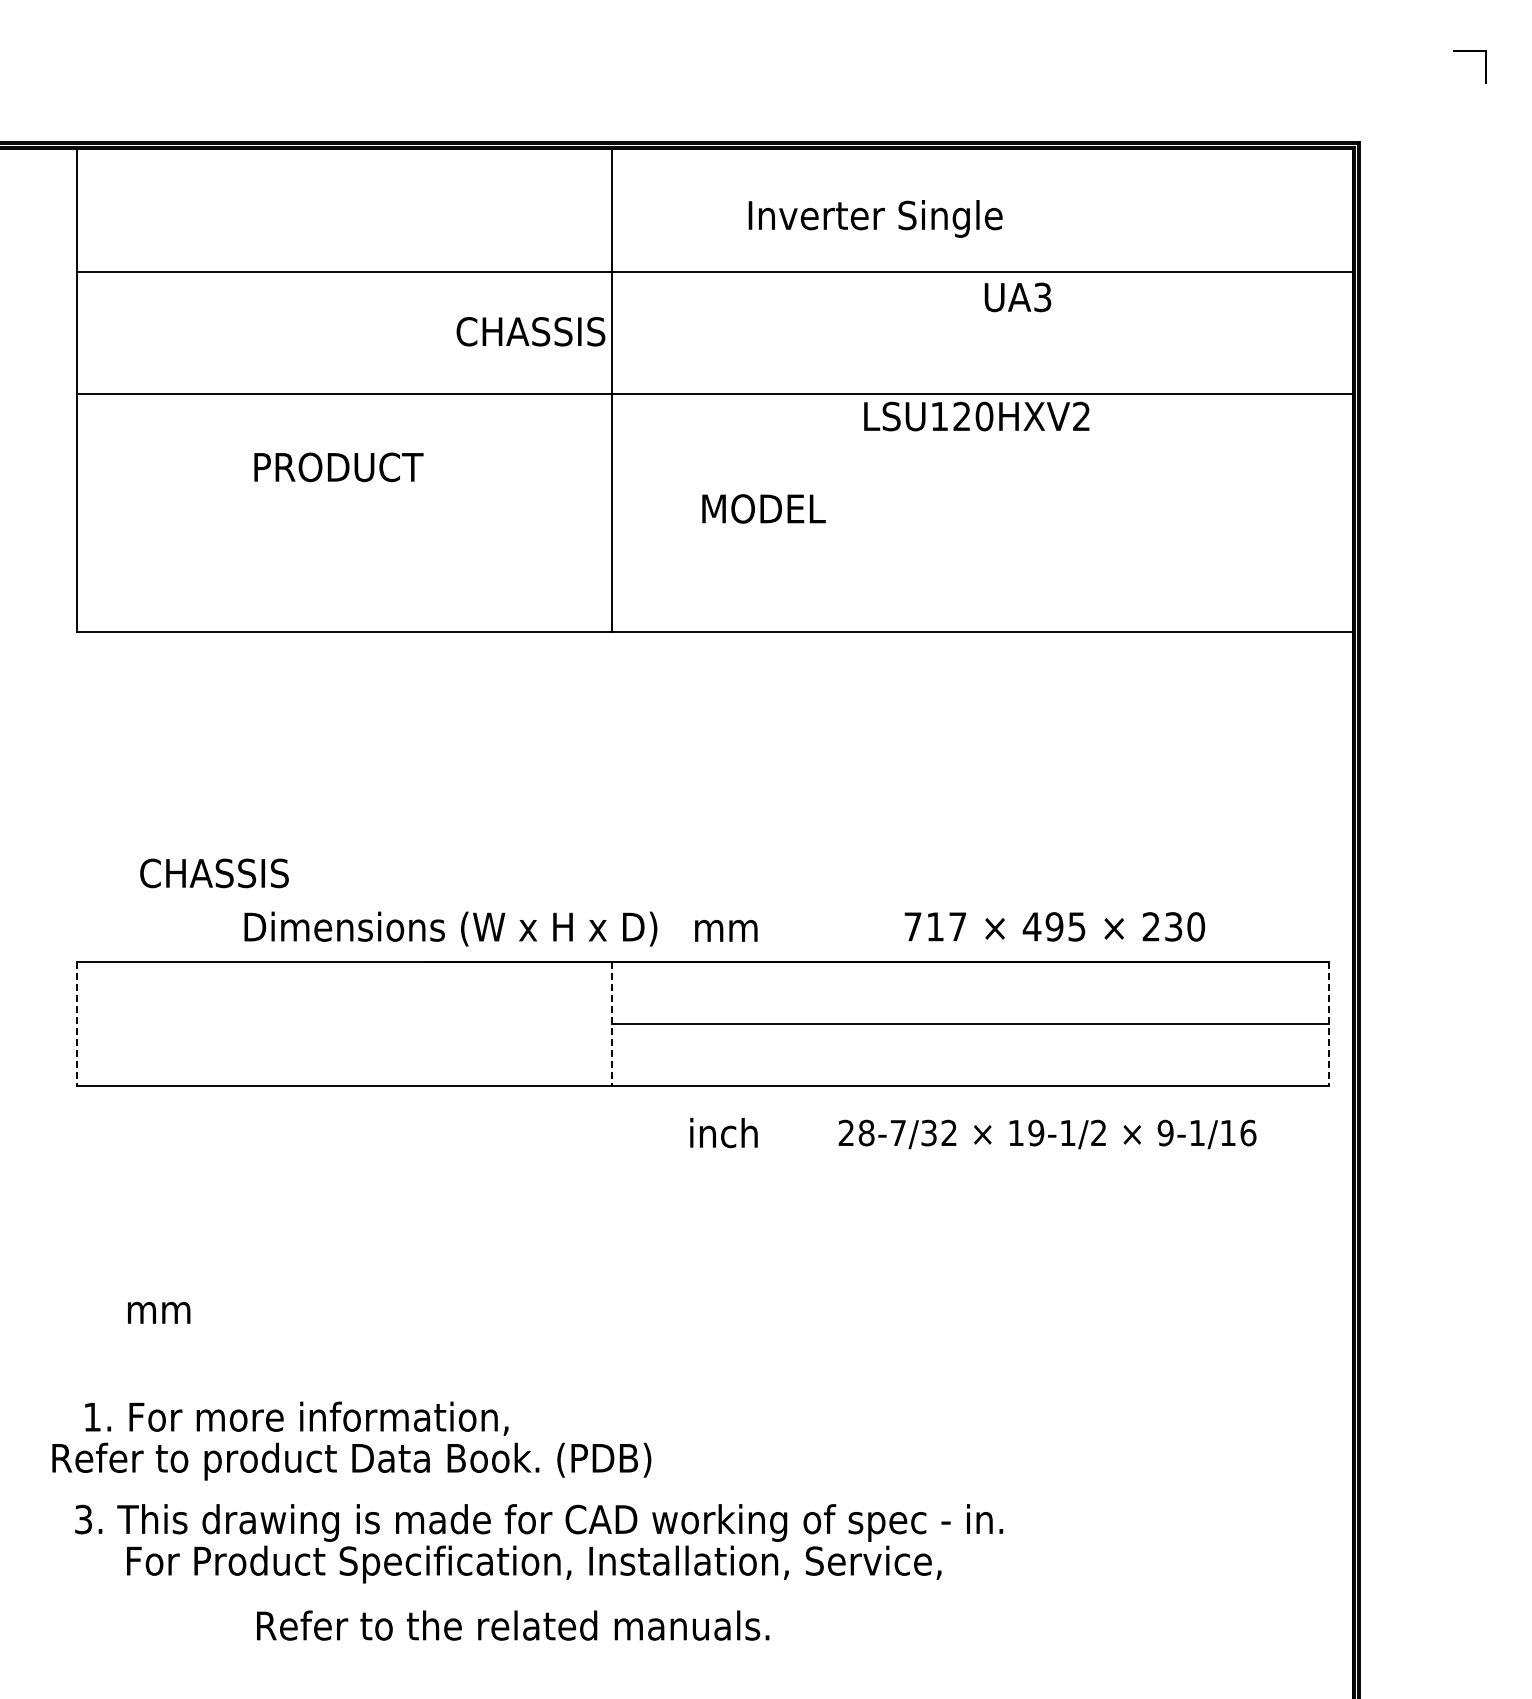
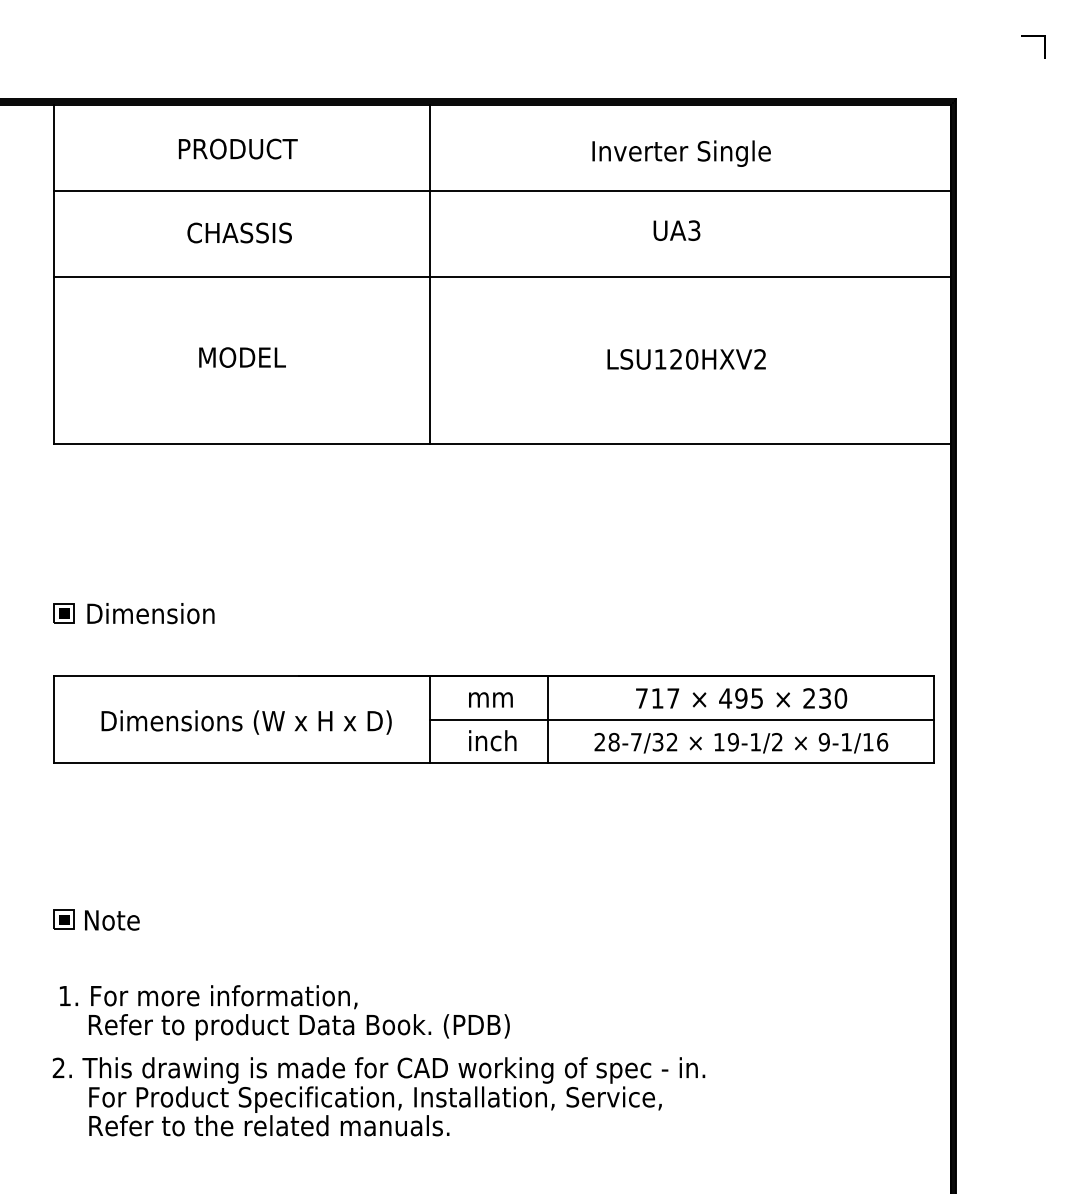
text: (875, 218) -> (681, 153), moved
text: (1017, 297) -> (676, 230), moved
text: (530, 331) -> (239, 232), moved
text: (976, 416) -> (686, 359), moved
text: (338, 467) -> (237, 149), moved
text: (763, 508) -> (242, 357), moved
part: (90, 872) -> (63, 613), added
text: (214, 873) -> (150, 613), CHASSIS -> Dimension
text: (1054, 926) -> (741, 698), moved
text: (450, 928) -> (246, 722), moved
text: (726, 930) -> (491, 699), moved
line: (77, 1024) -> (54, 720), dashed -> solid
line: (611, 1024) -> (429, 720), dashed -> solid
line: (778, 1024) -> (547, 720), added
line: (1329, 1024) -> (934, 720), dashed -> solid
text: (723, 1133) -> (492, 741), moved
text: (1047, 1134) -> (741, 743), moved
part: (90, 1308) -> (63, 919), added
text: (159, 1309) -> (112, 920), mm -> Note
text: (351, 1461) -> (299, 1027), moved
text: (83, 1519) -> (58, 1068), 3. -> 2.
text: (513, 1625) -> (269, 1125), moved

